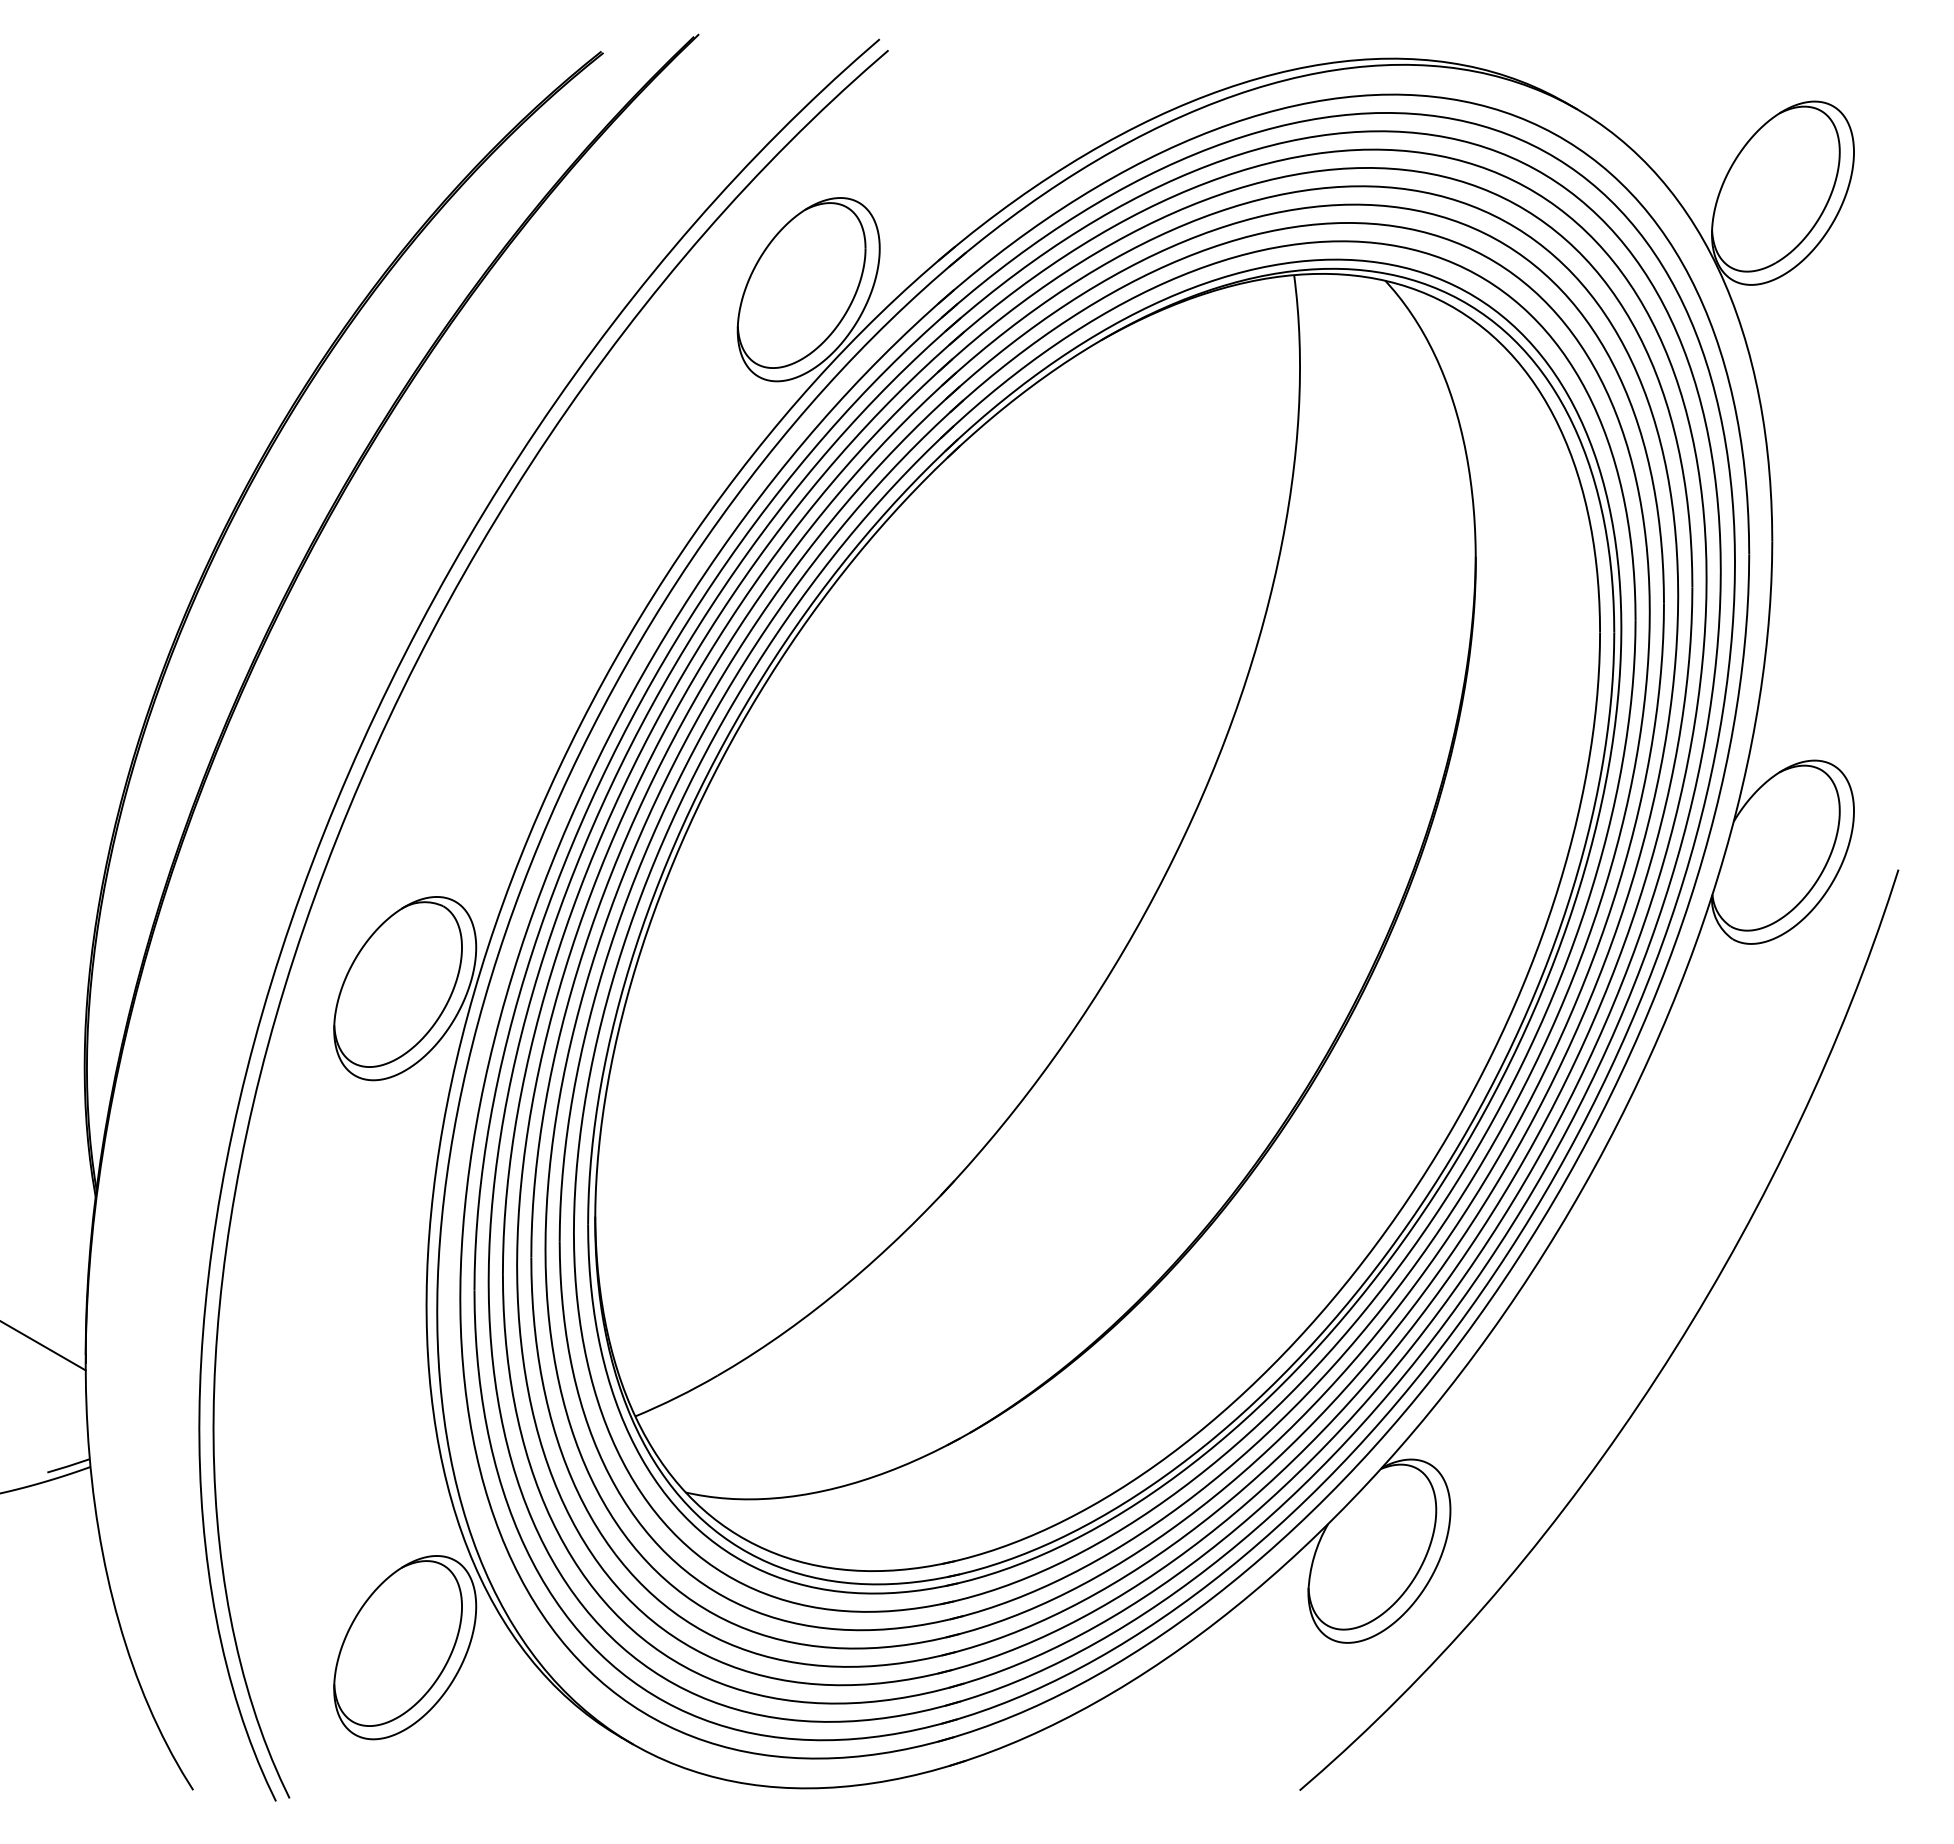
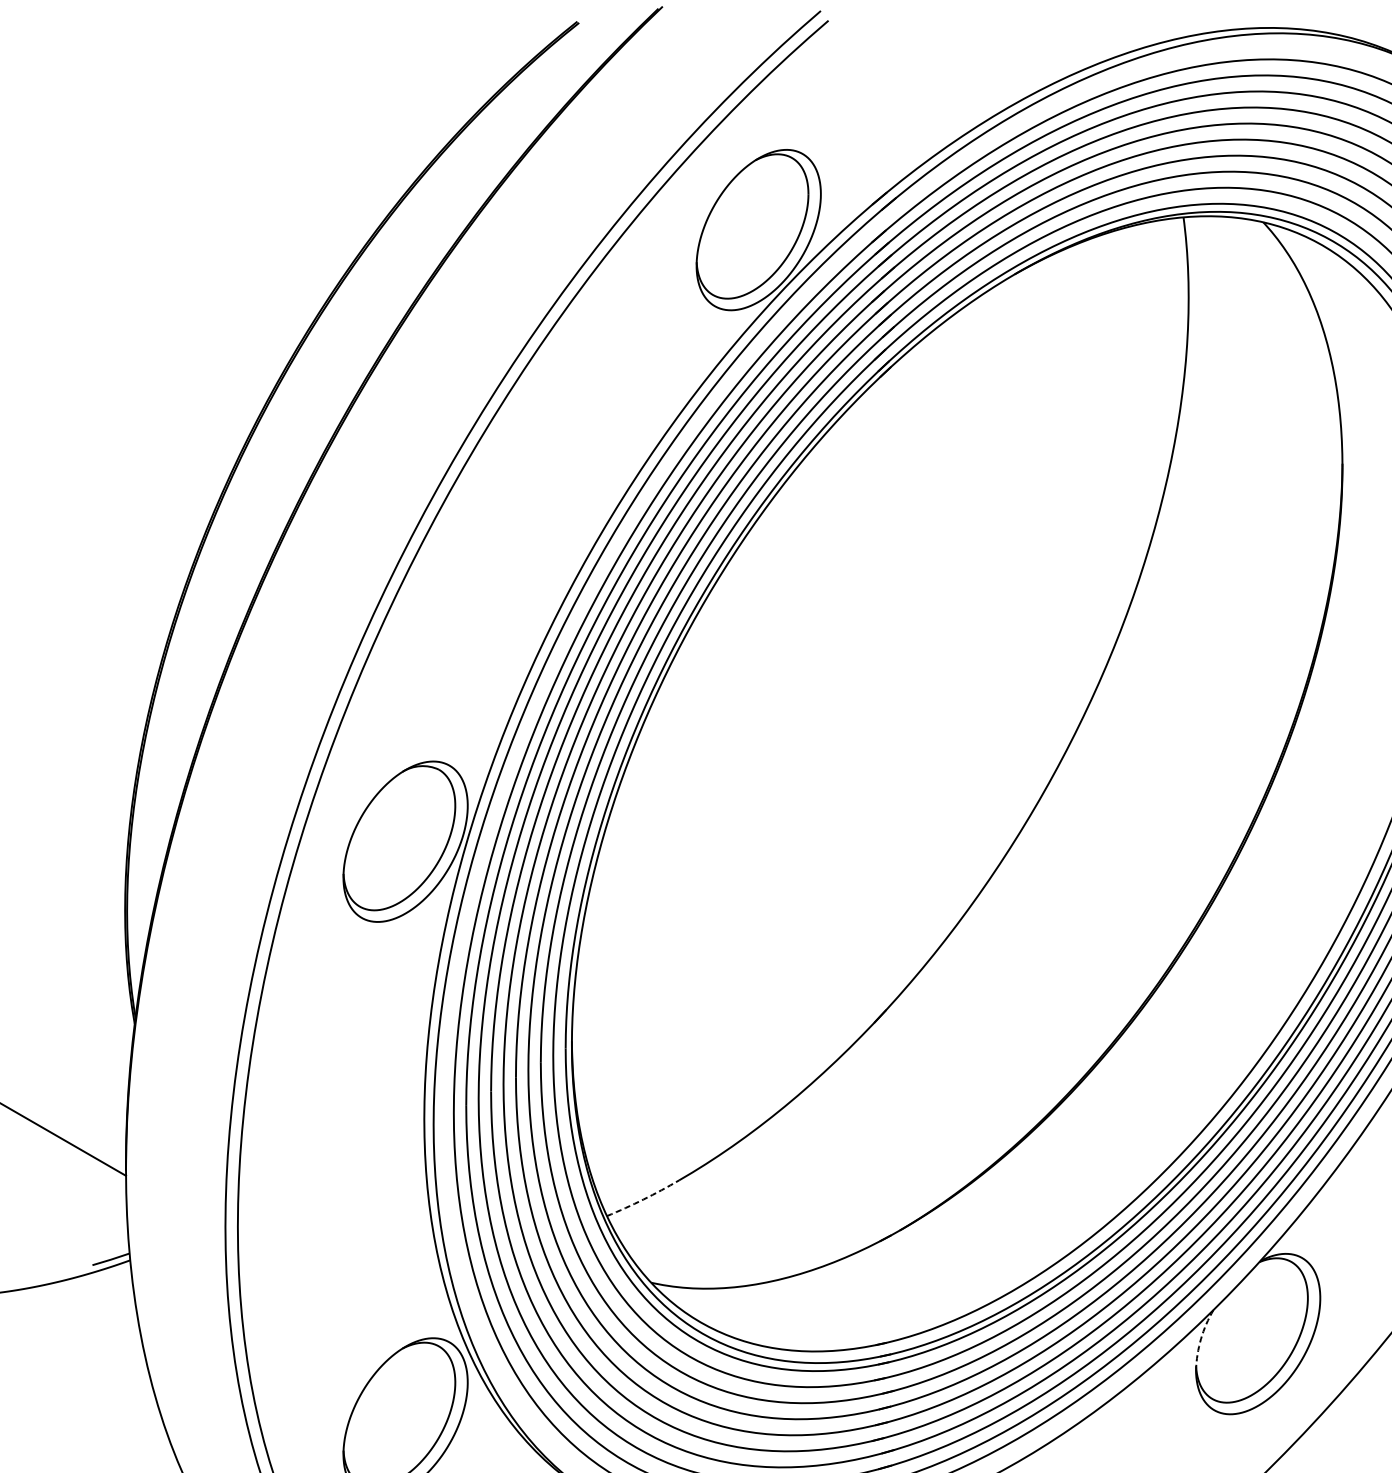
arc: (677, 1397) -> (643, 1199), solid -> dashed
arc: (1314, 1556) -> (1201, 1338), solid -> dashed

